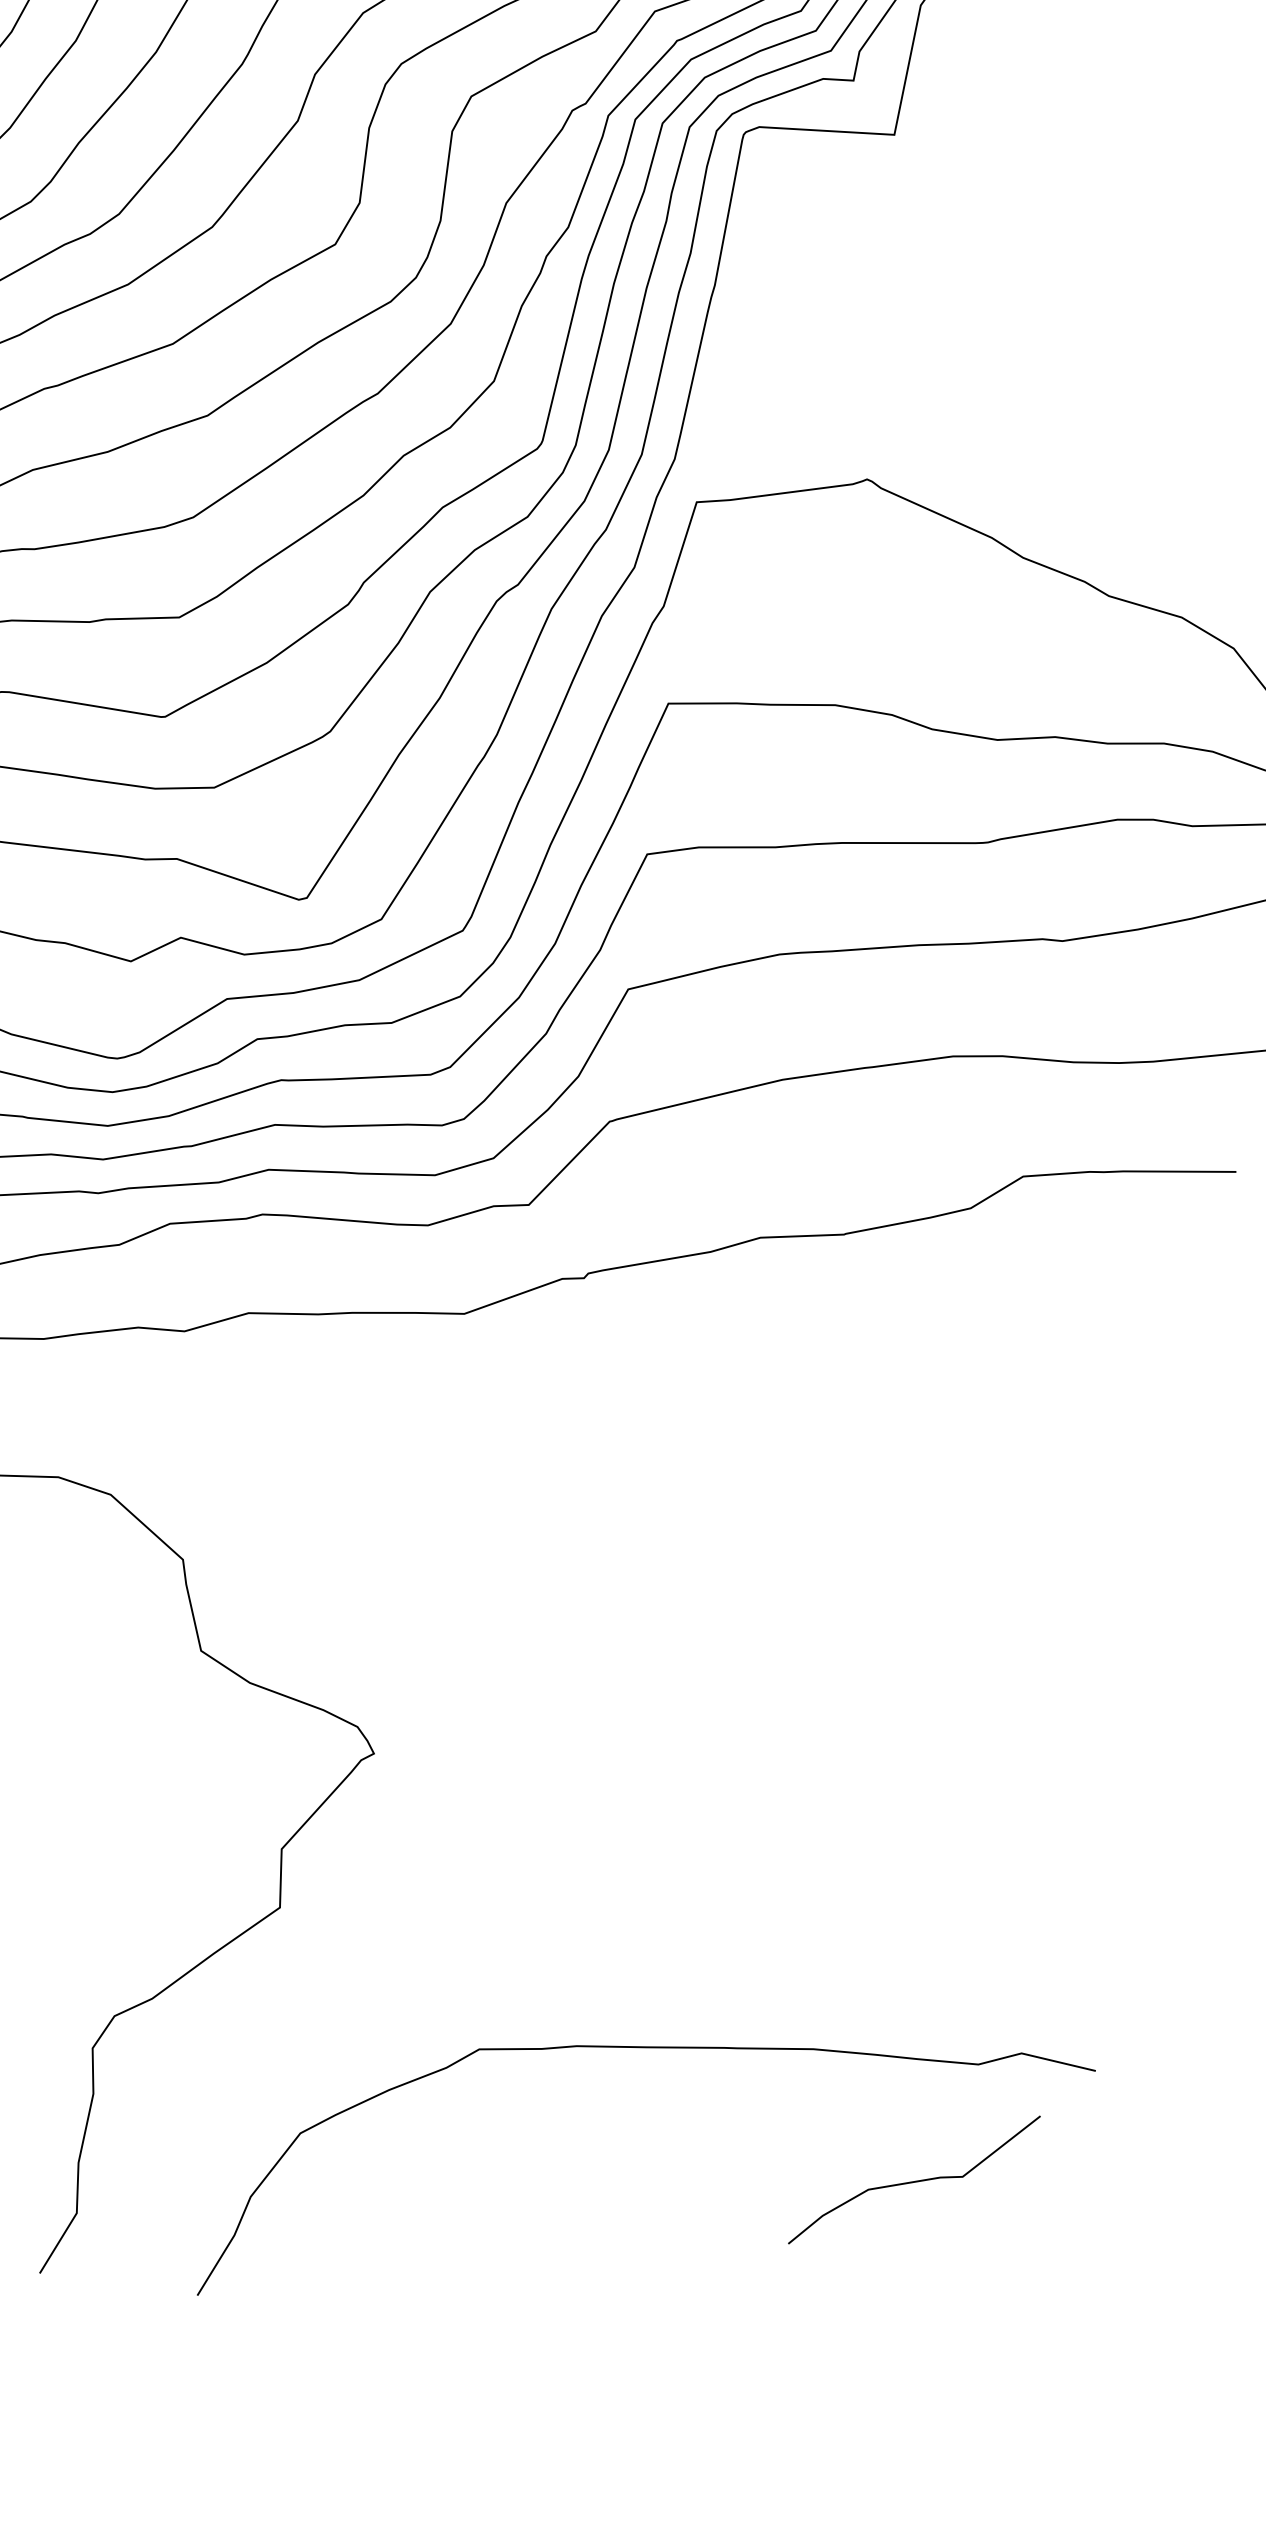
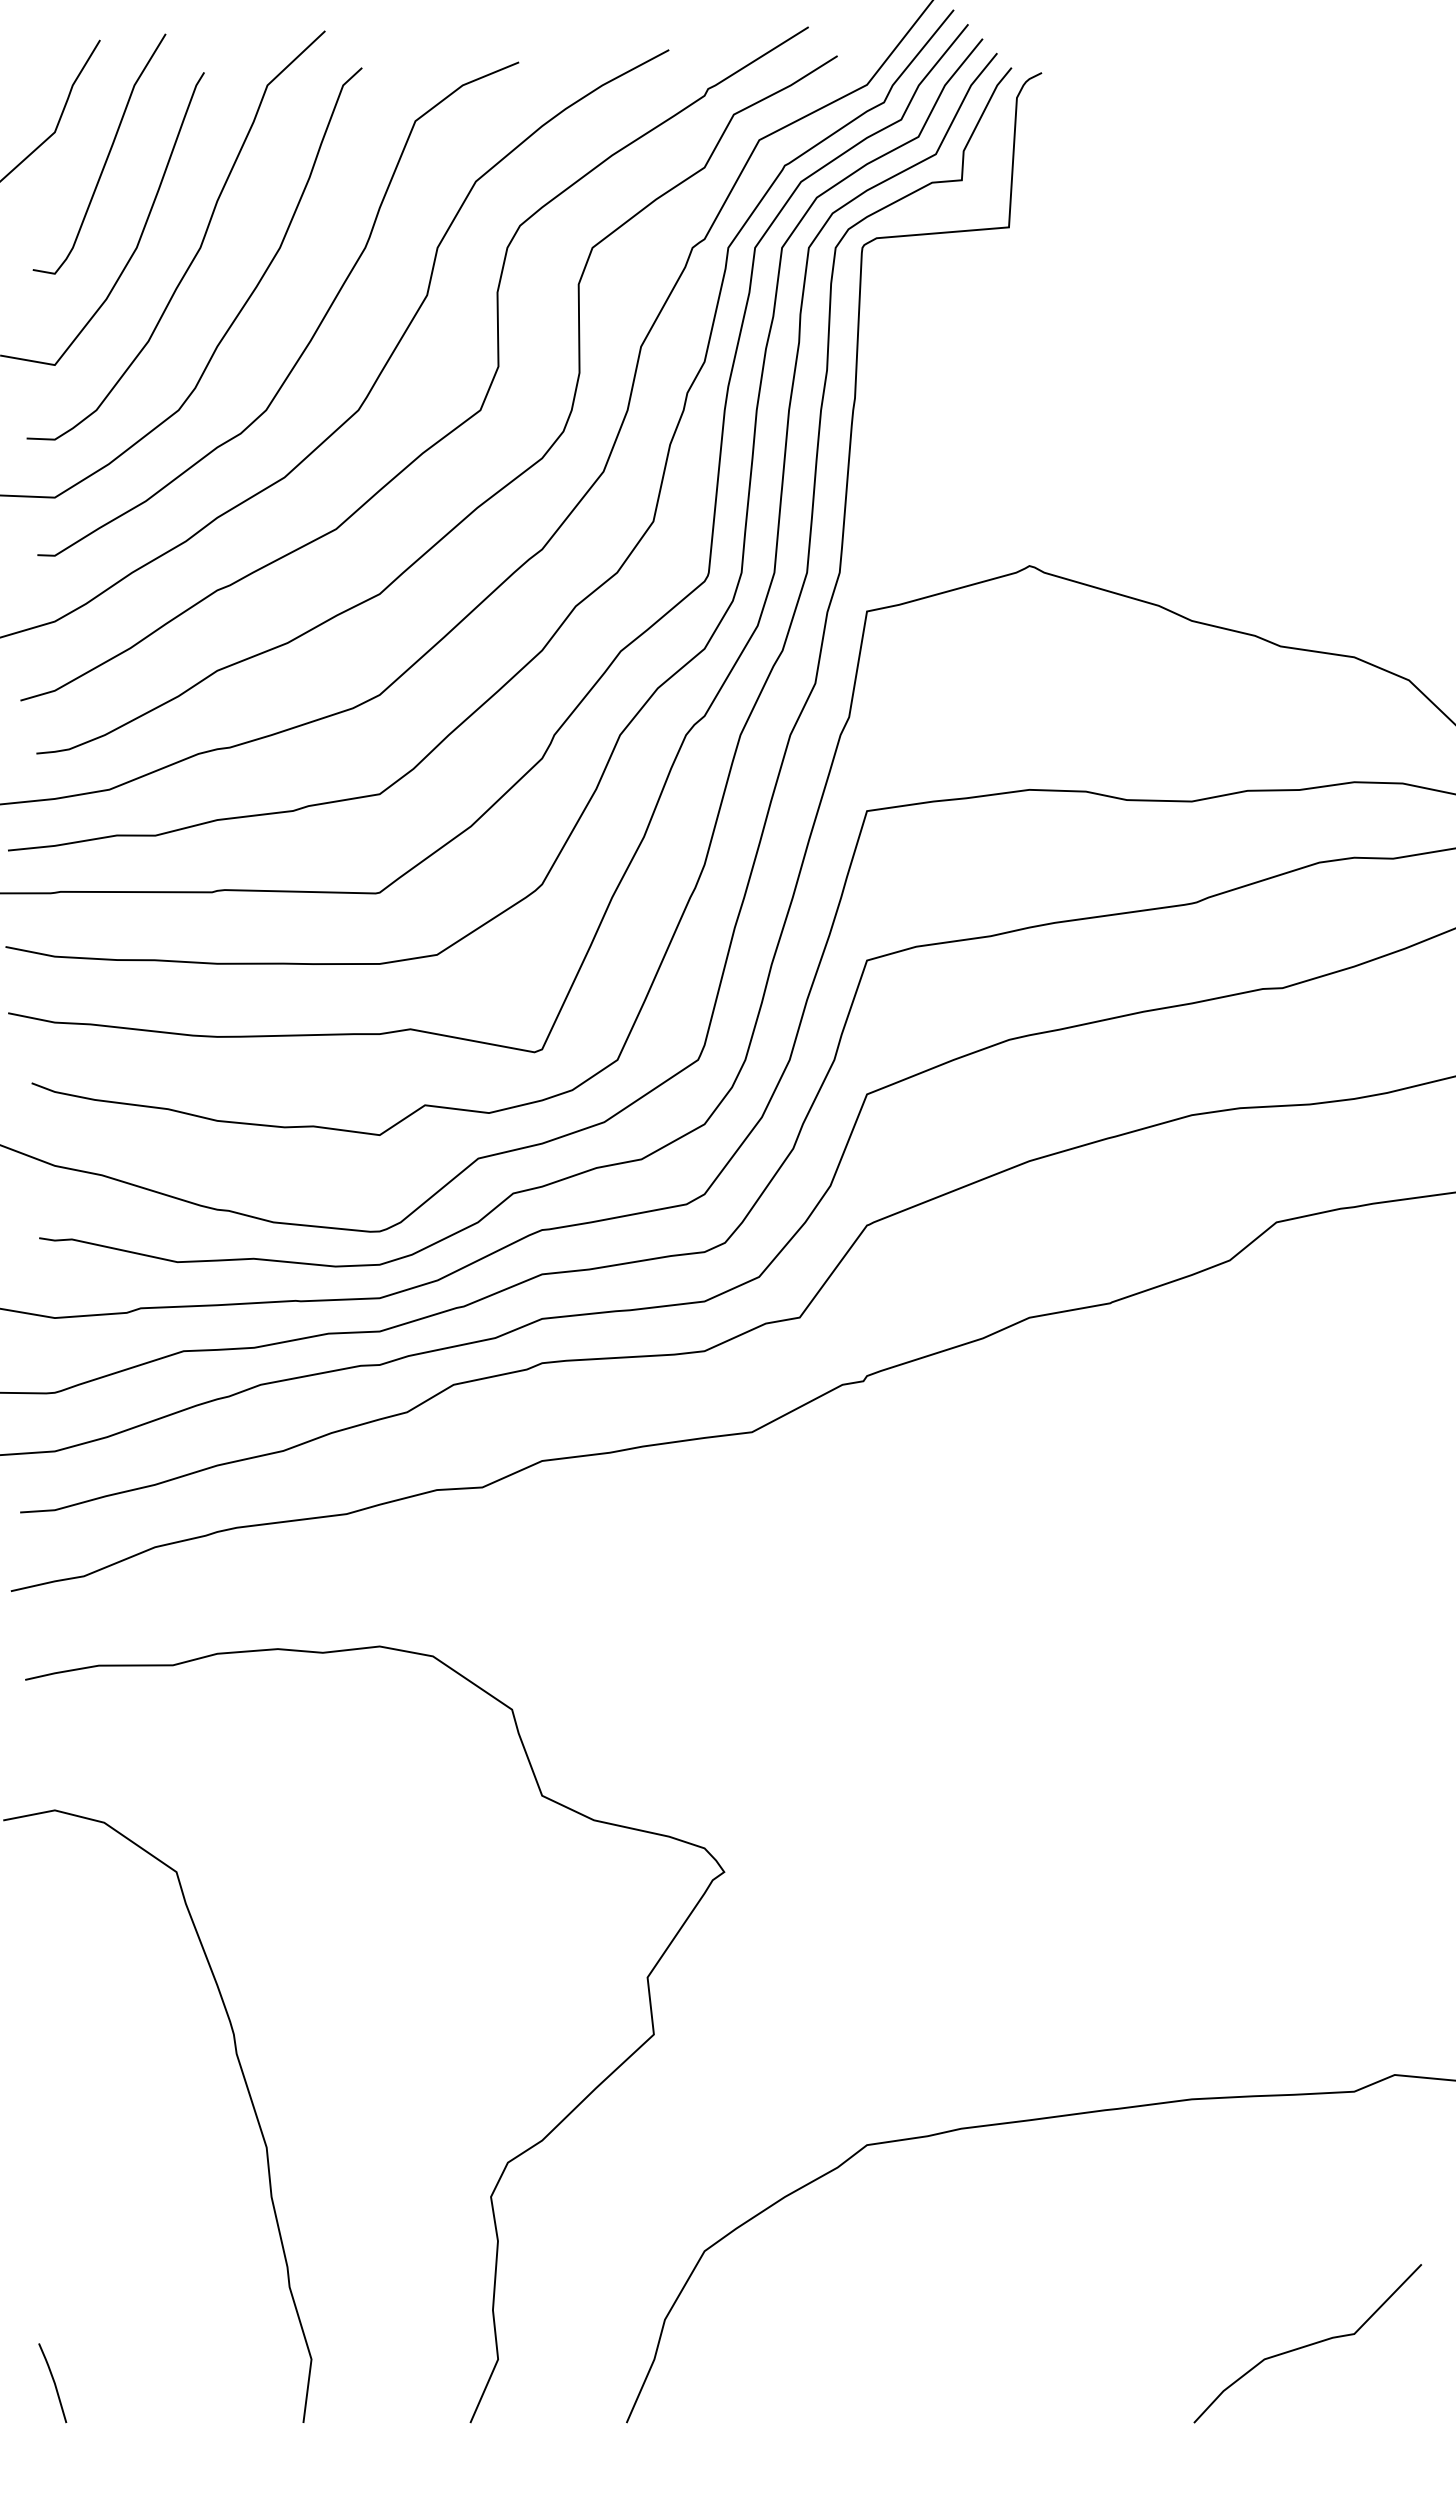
curve: (913, 2180) -> (1307, 2344), moved

